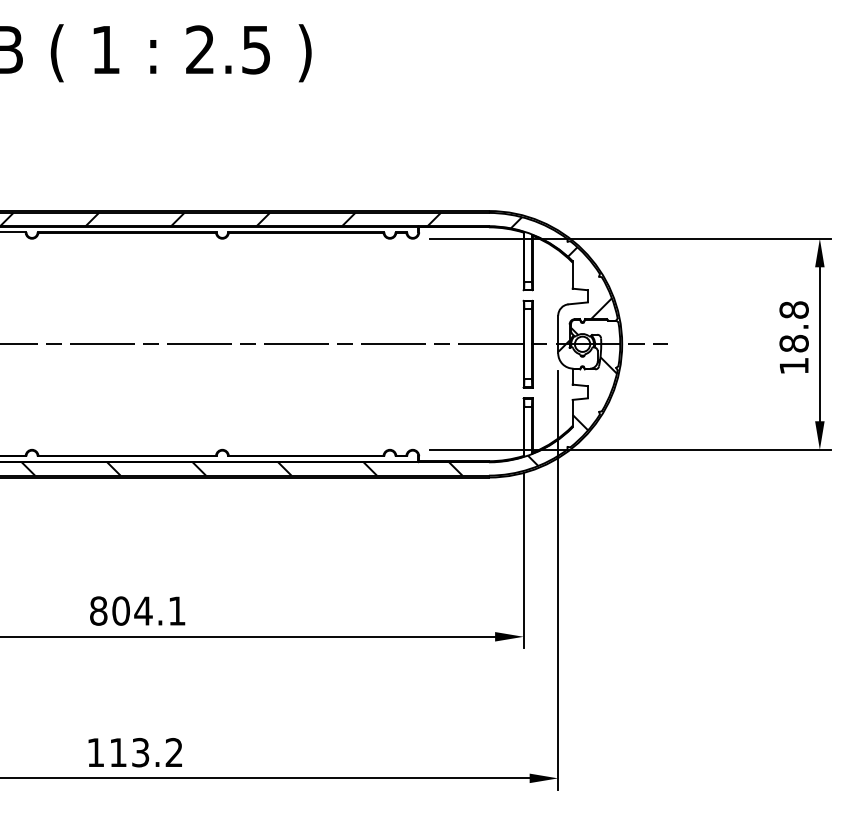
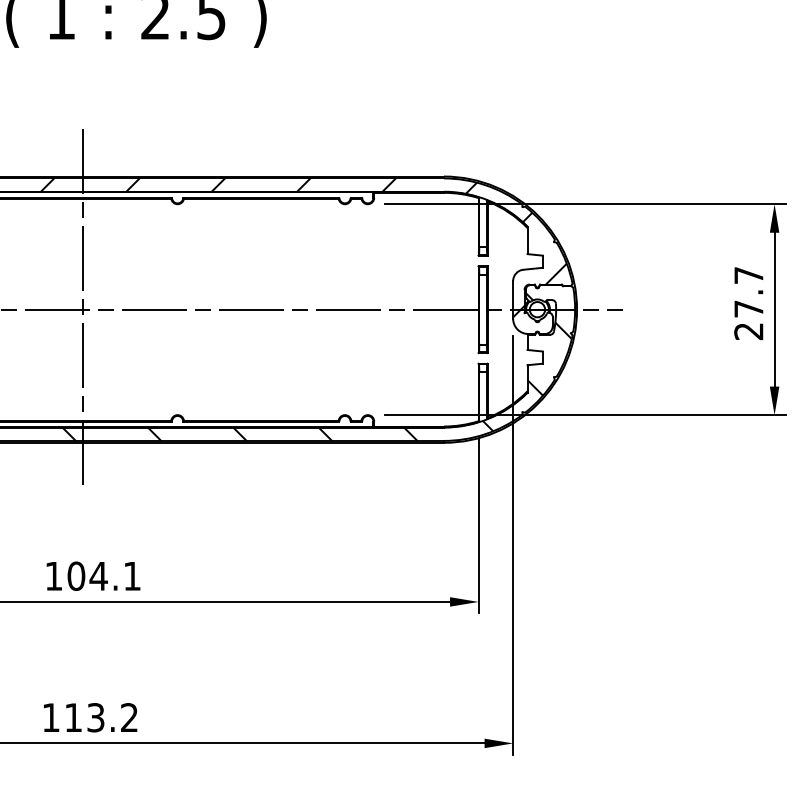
text: (793, 337) -> (748, 302), 18.8 -> 27.7
line: (127, 343) -> (82, 308), added
text: (98, 610) -> (53, 575), 804.1 -> 104.1

